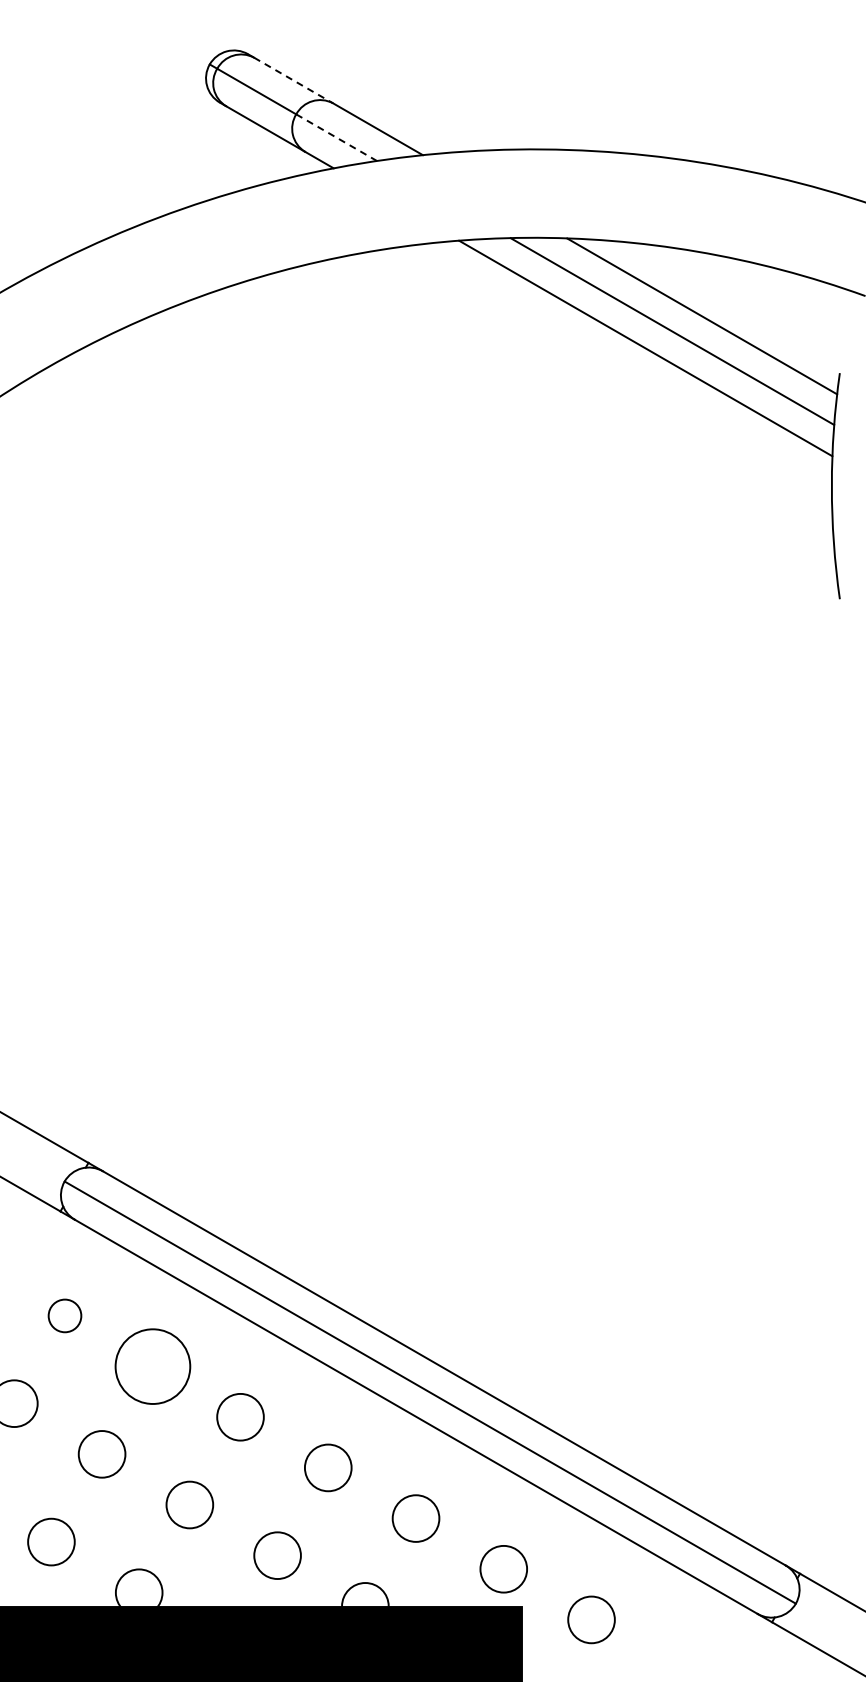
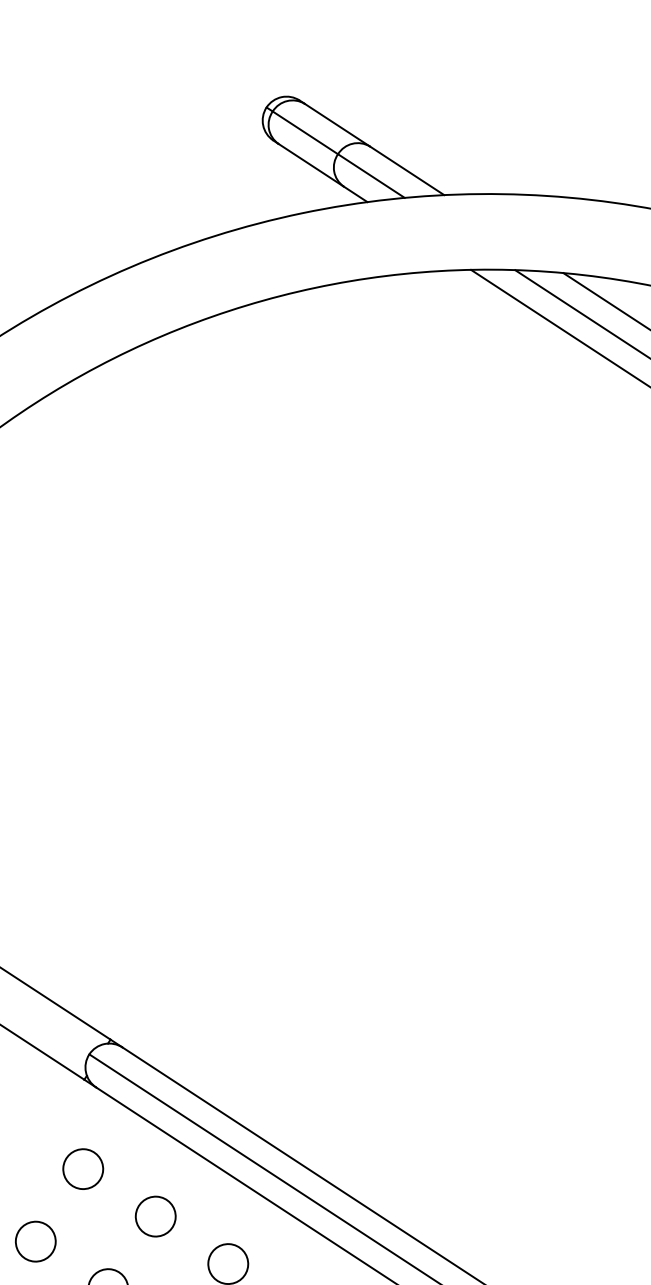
line: (293, 80) -> (337, 125), dashed -> solid
line: (336, 137) -> (371, 175), dashed -> solid
circle: (64, 1315) -> (82, 1168), size x1.43
circle: (152, 1366) -> (155, 1216), size x0.62

